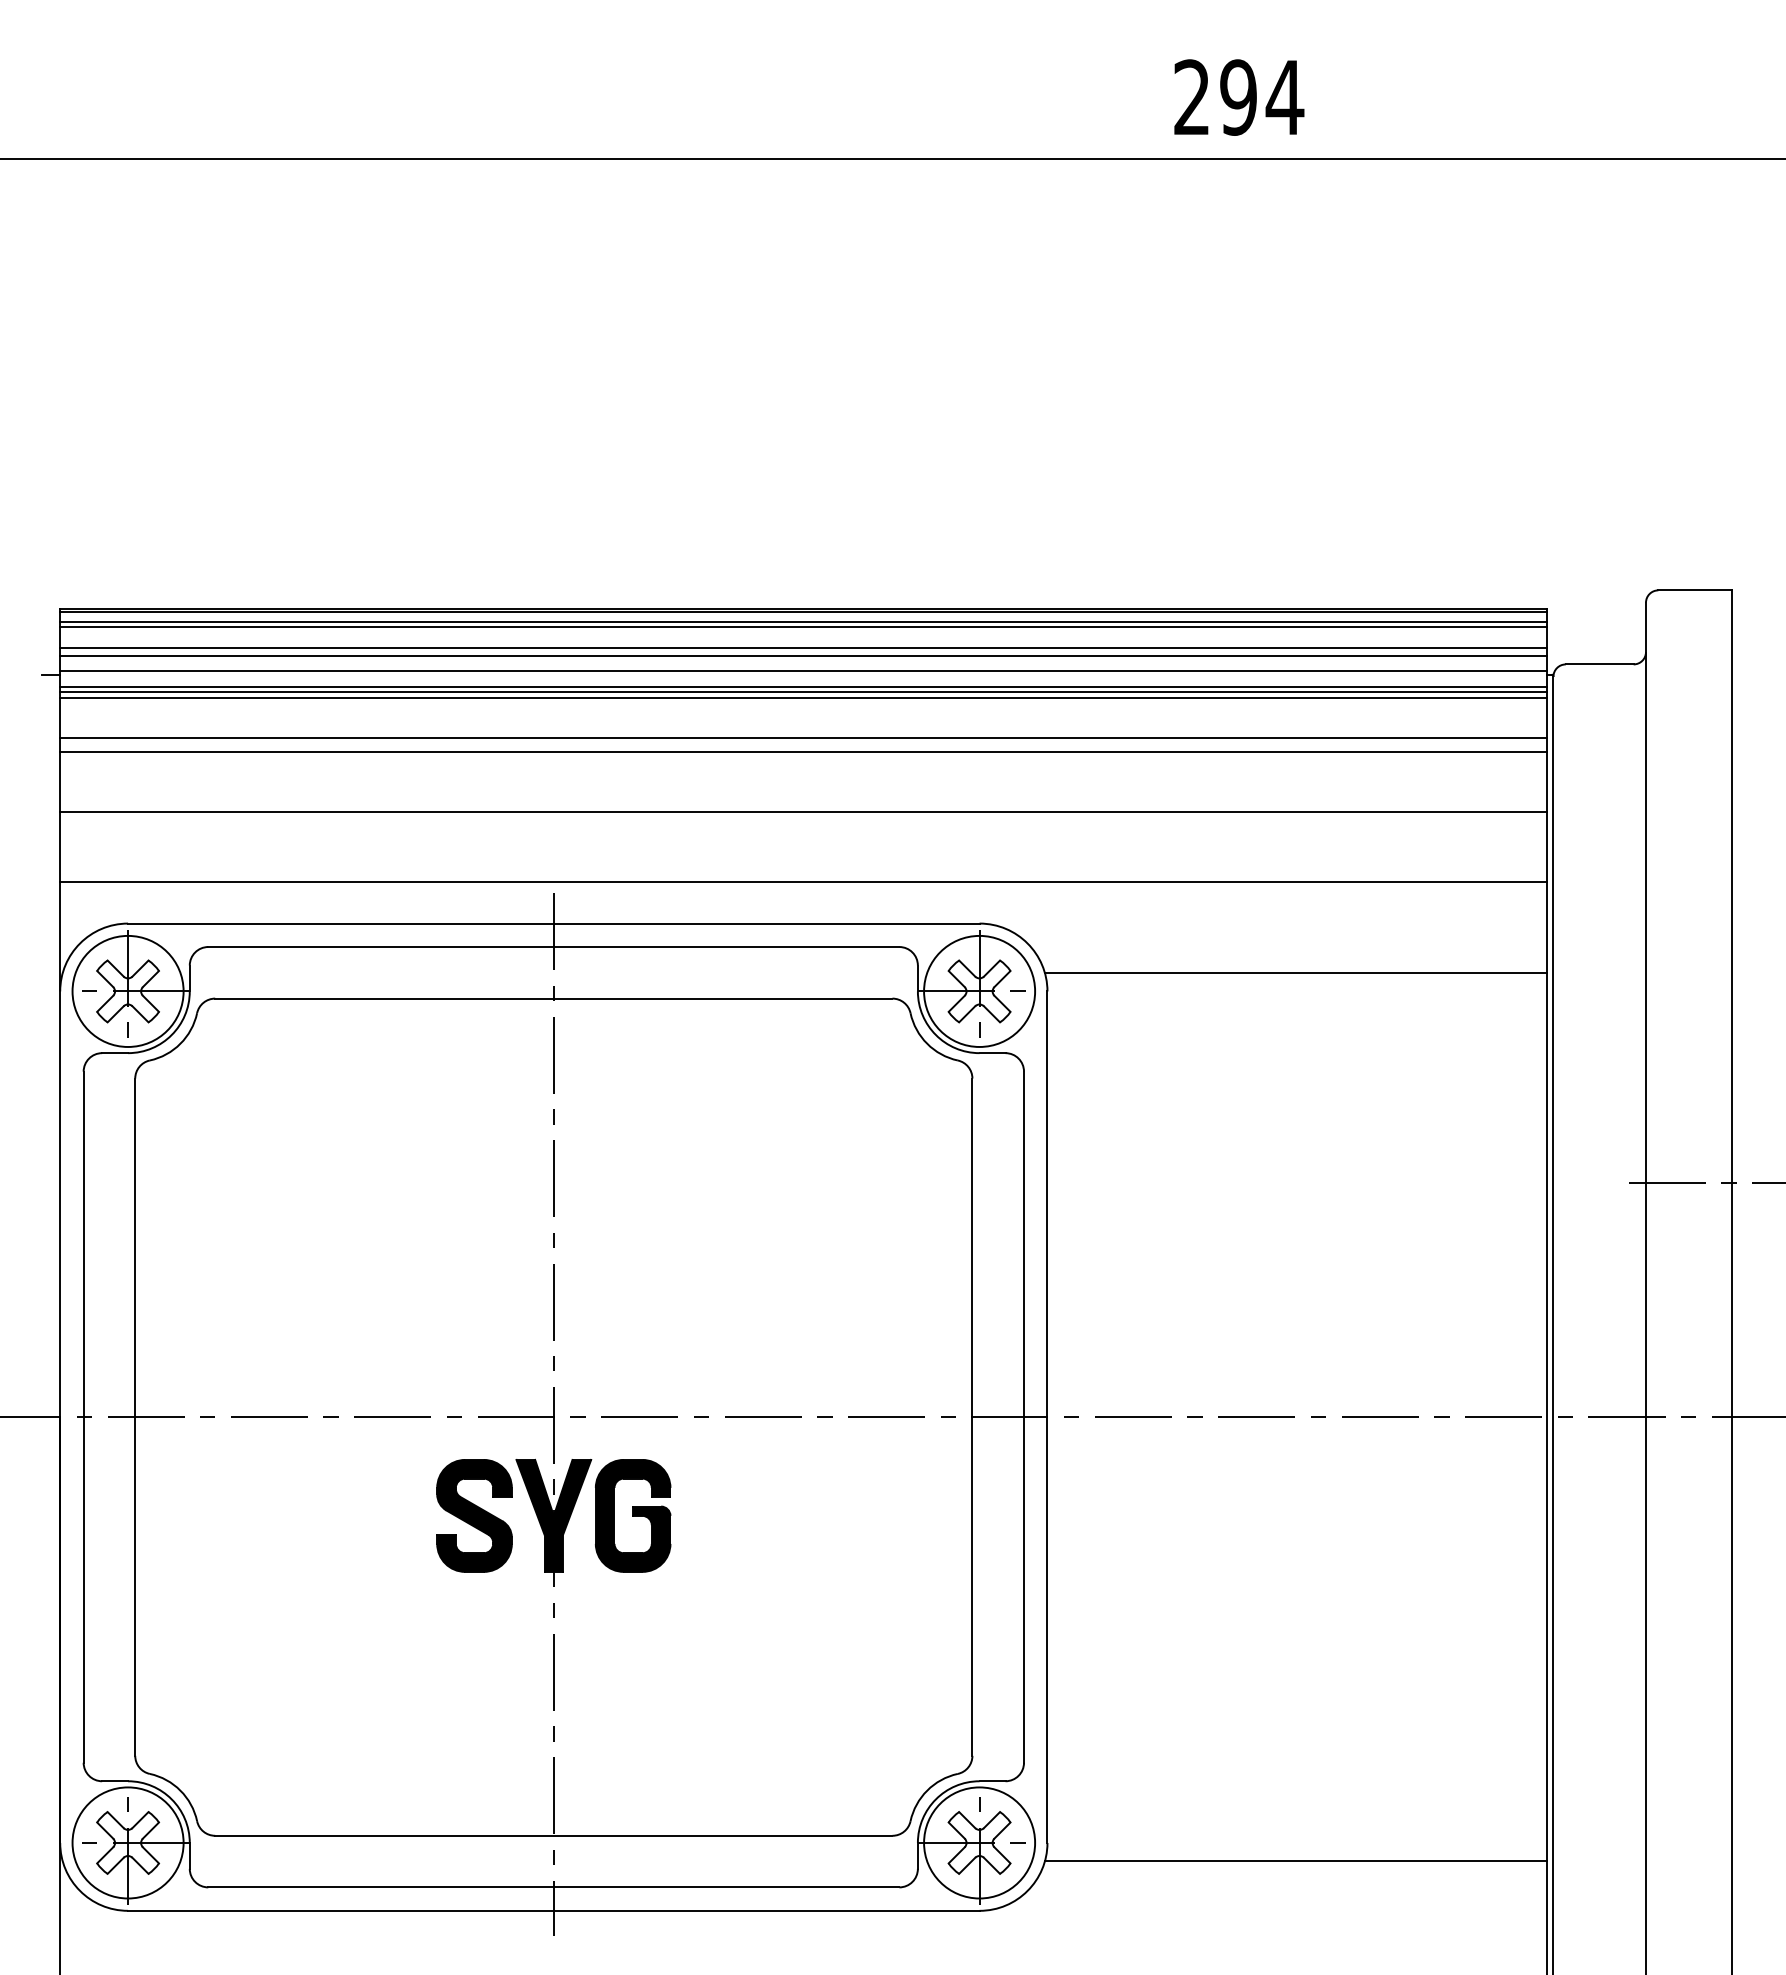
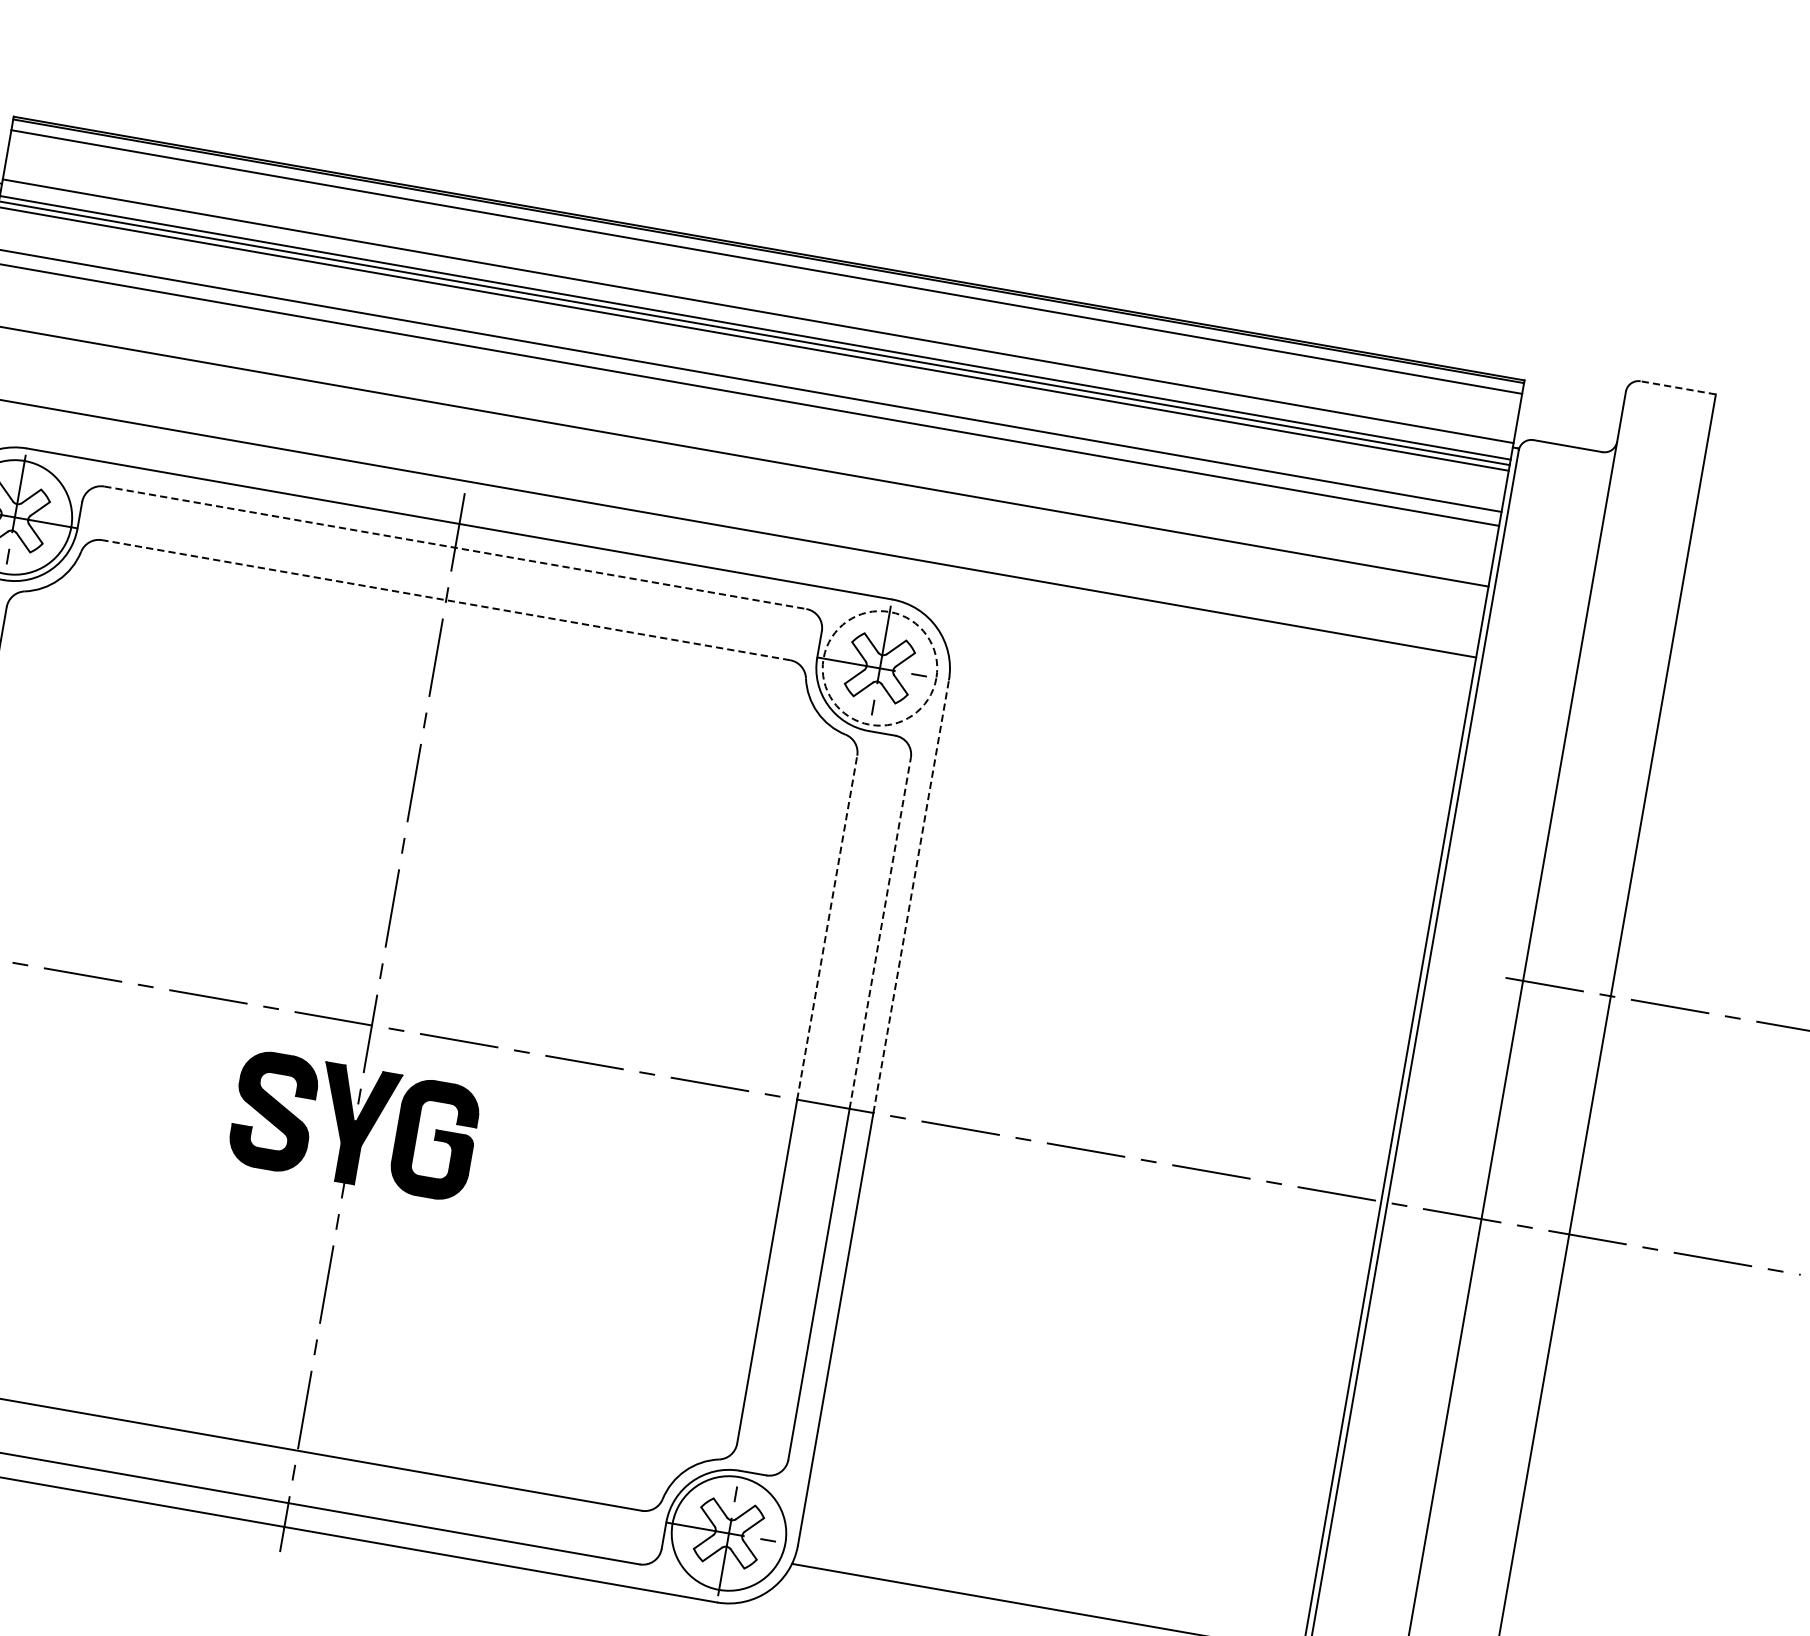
line: (1694, 590) -> (1677, 387), solid -> dashed
line: (803, 626) -> (765, 266), removed
line: (803, 647) -> (762, 287), removed
line: (803, 655) -> (760, 295), removed
line: (553, 947) -> (454, 548), solid -> dashed
line: (1295, 972) -> (1204, 705), removed
circle: (979, 990) -> (880, 667), solid -> dashed
line: (553, 998) -> (445, 600), solid -> dashed
line: (1047, 1204) -> (911, 896), solid -> dashed
line: (1024, 1244) -> (880, 933), solid -> dashed
line: (972, 1247) -> (827, 927), solid -> dashed

